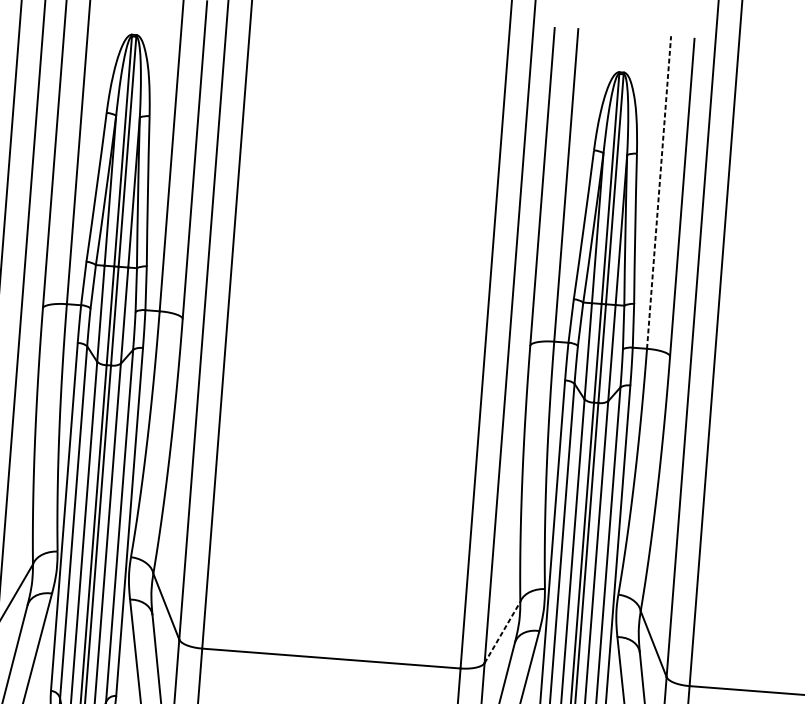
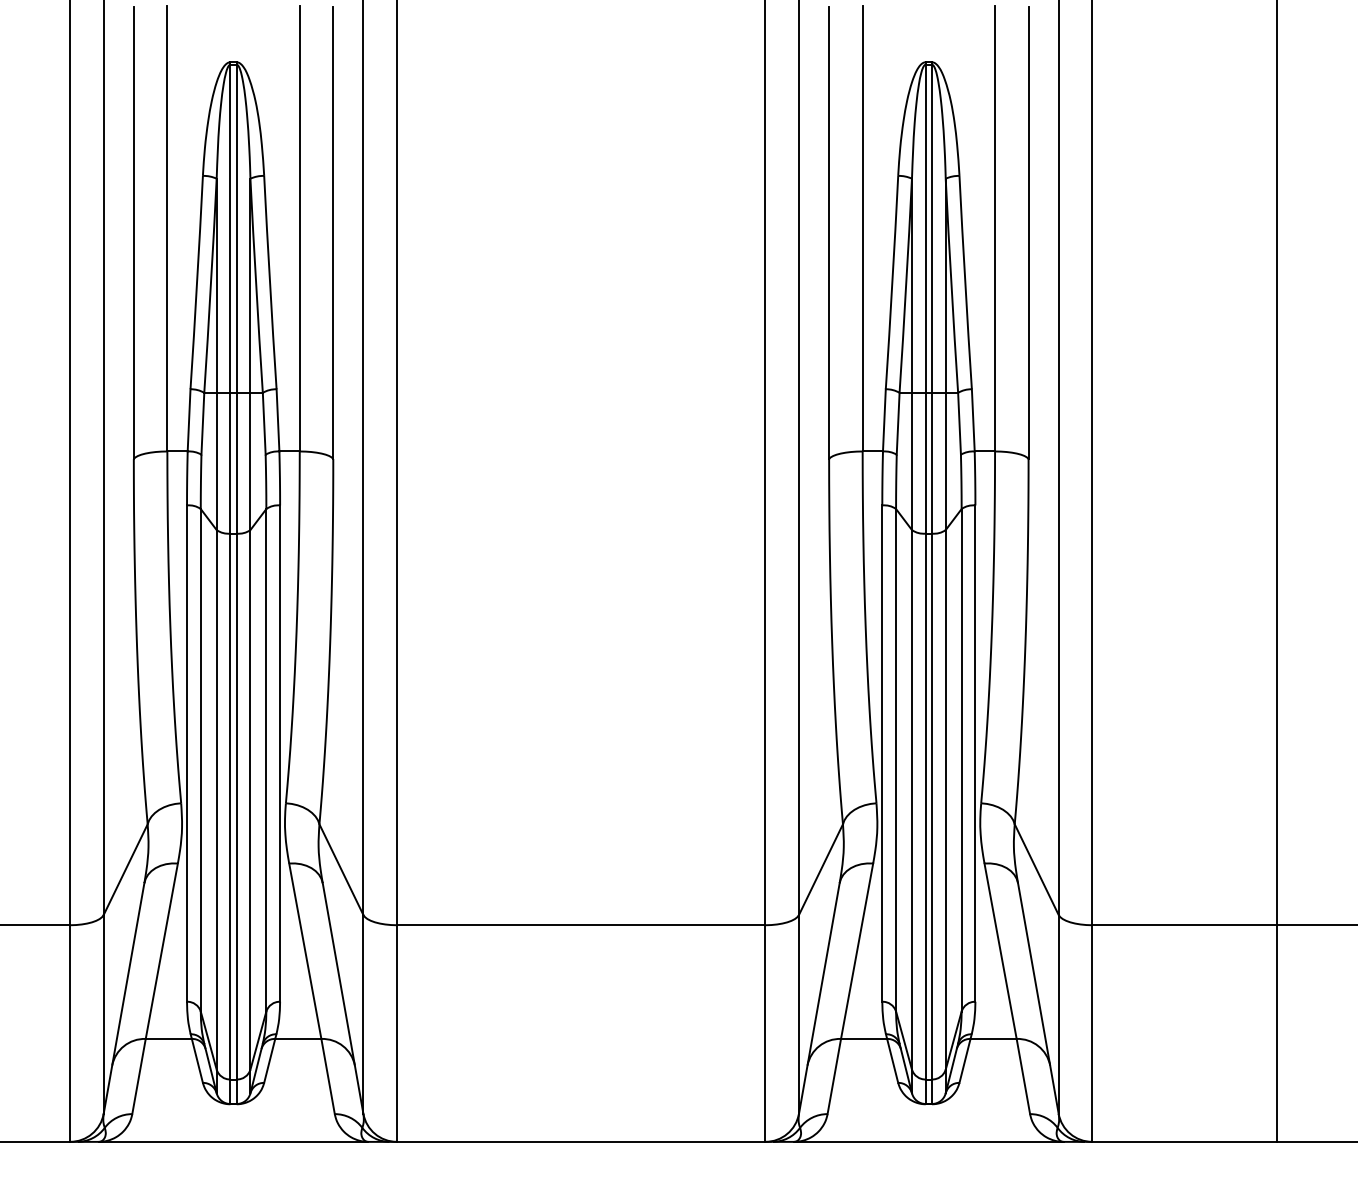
line: (659, 192) -> (995, 228), dashed -> solid
line: (502, 632) -> (821, 869), dashed -> solid

